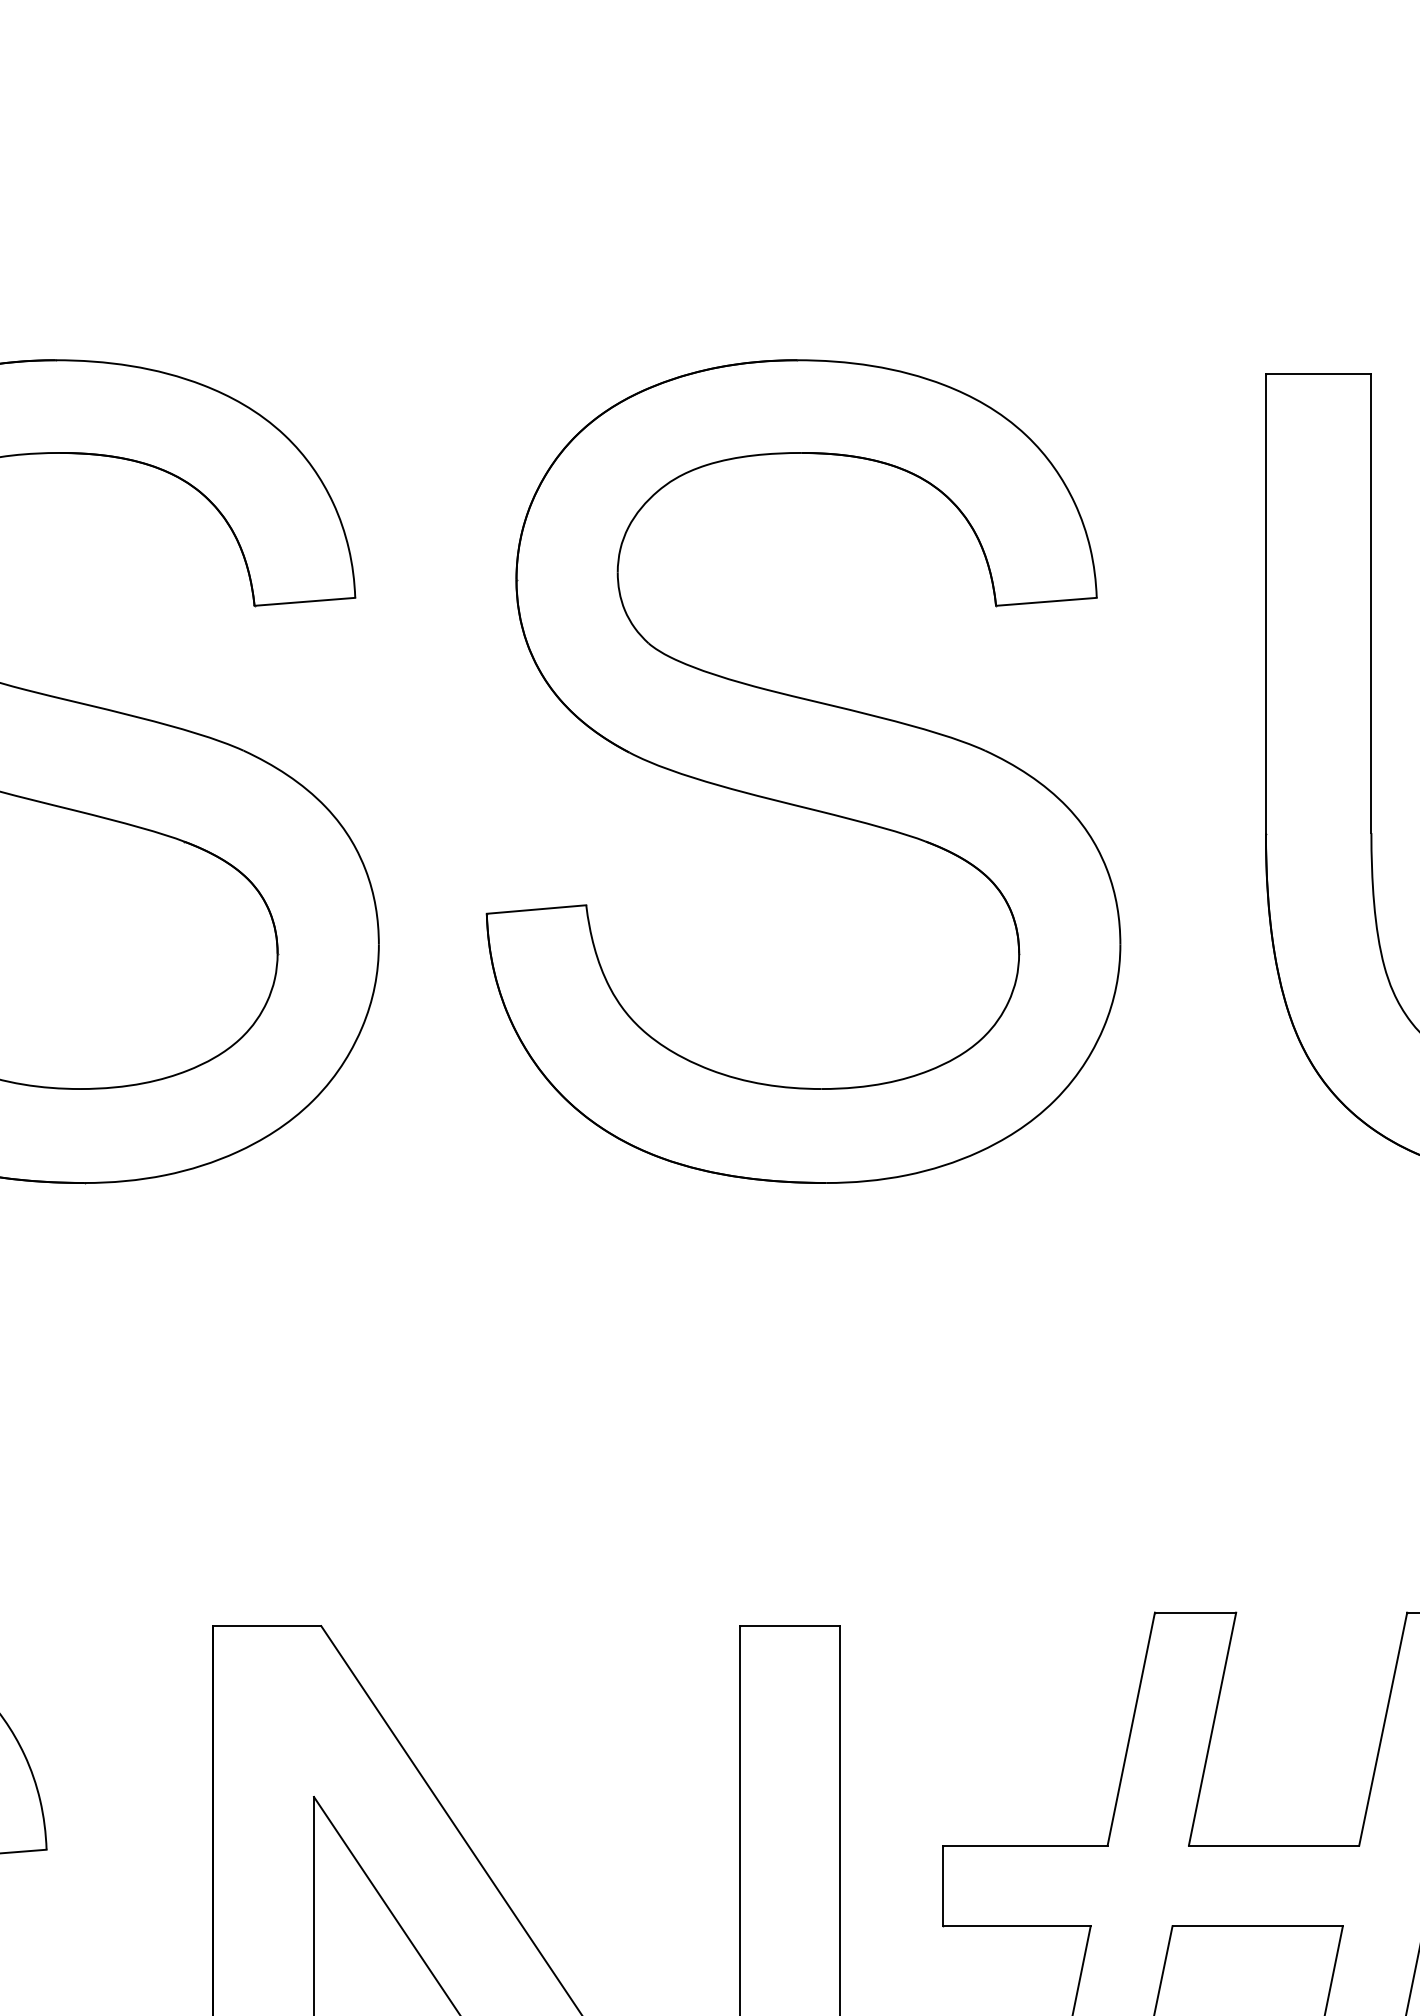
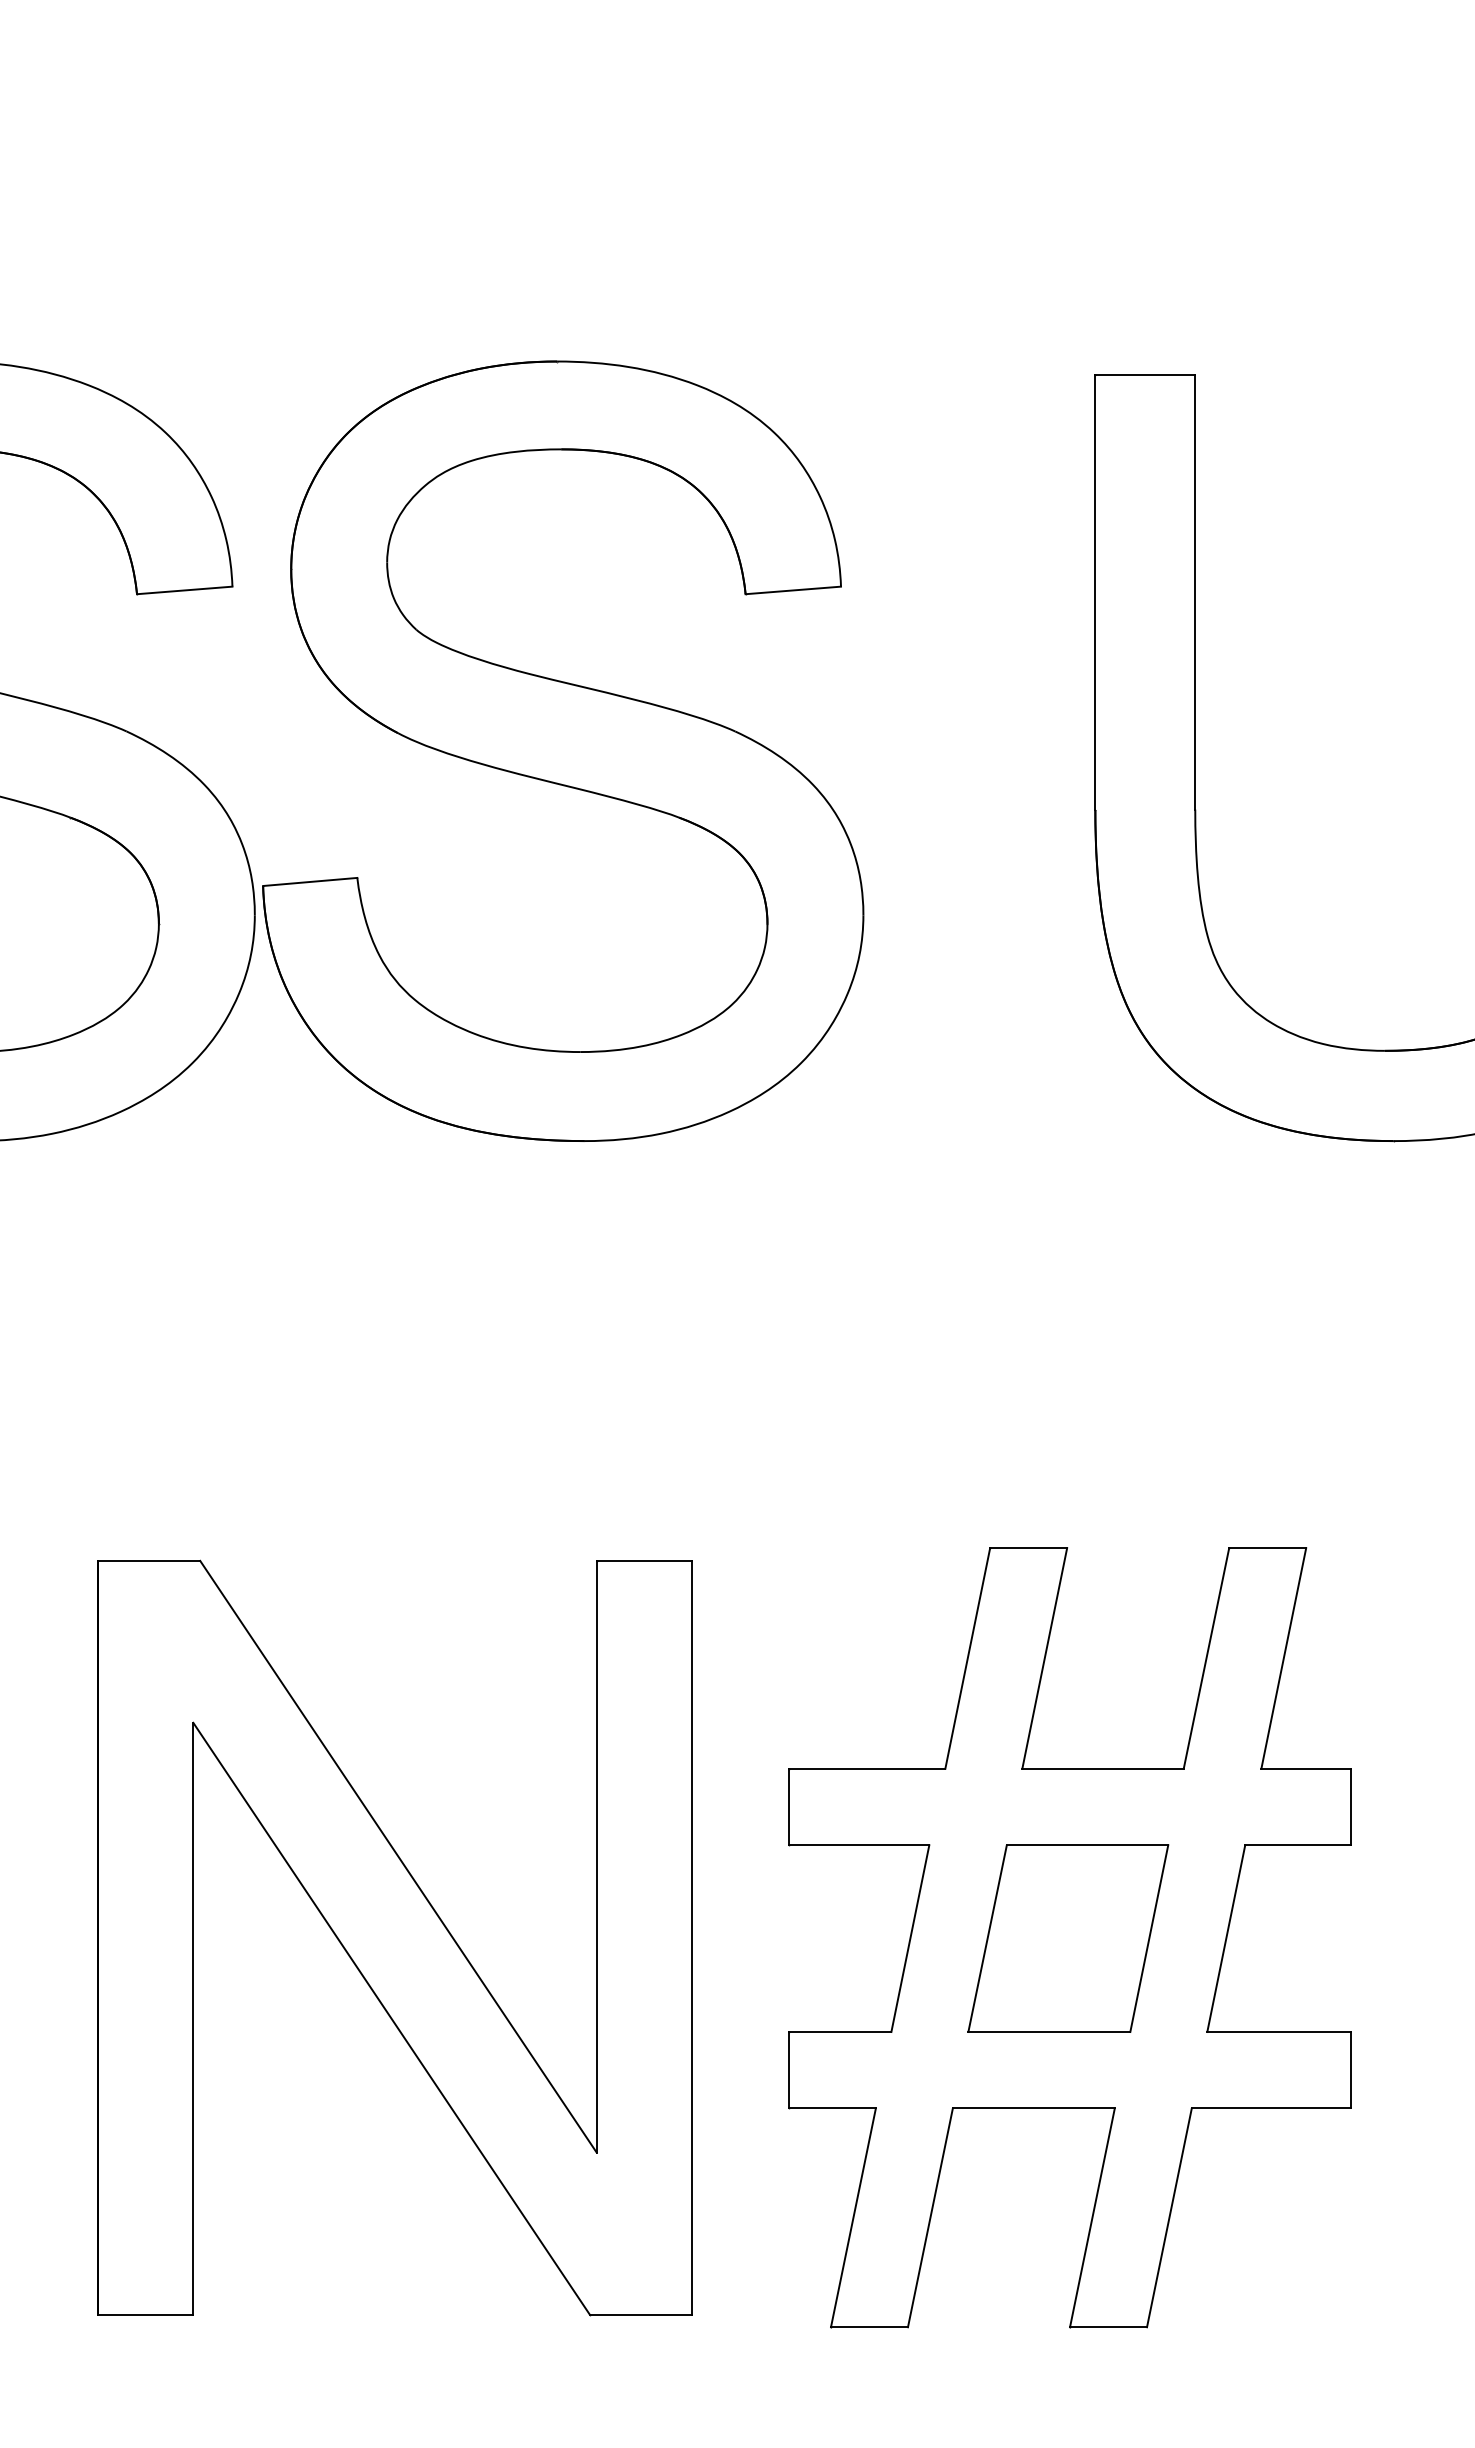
part: (803, 770) -> (563, 750), moved

